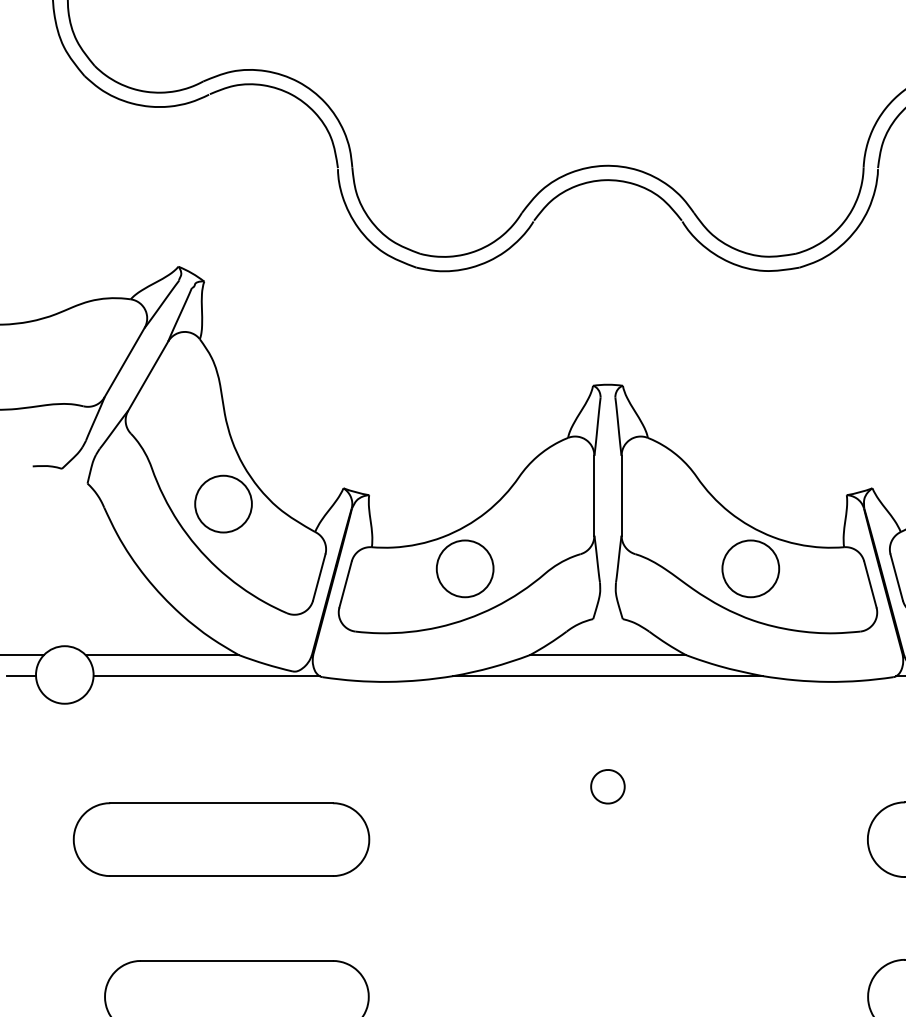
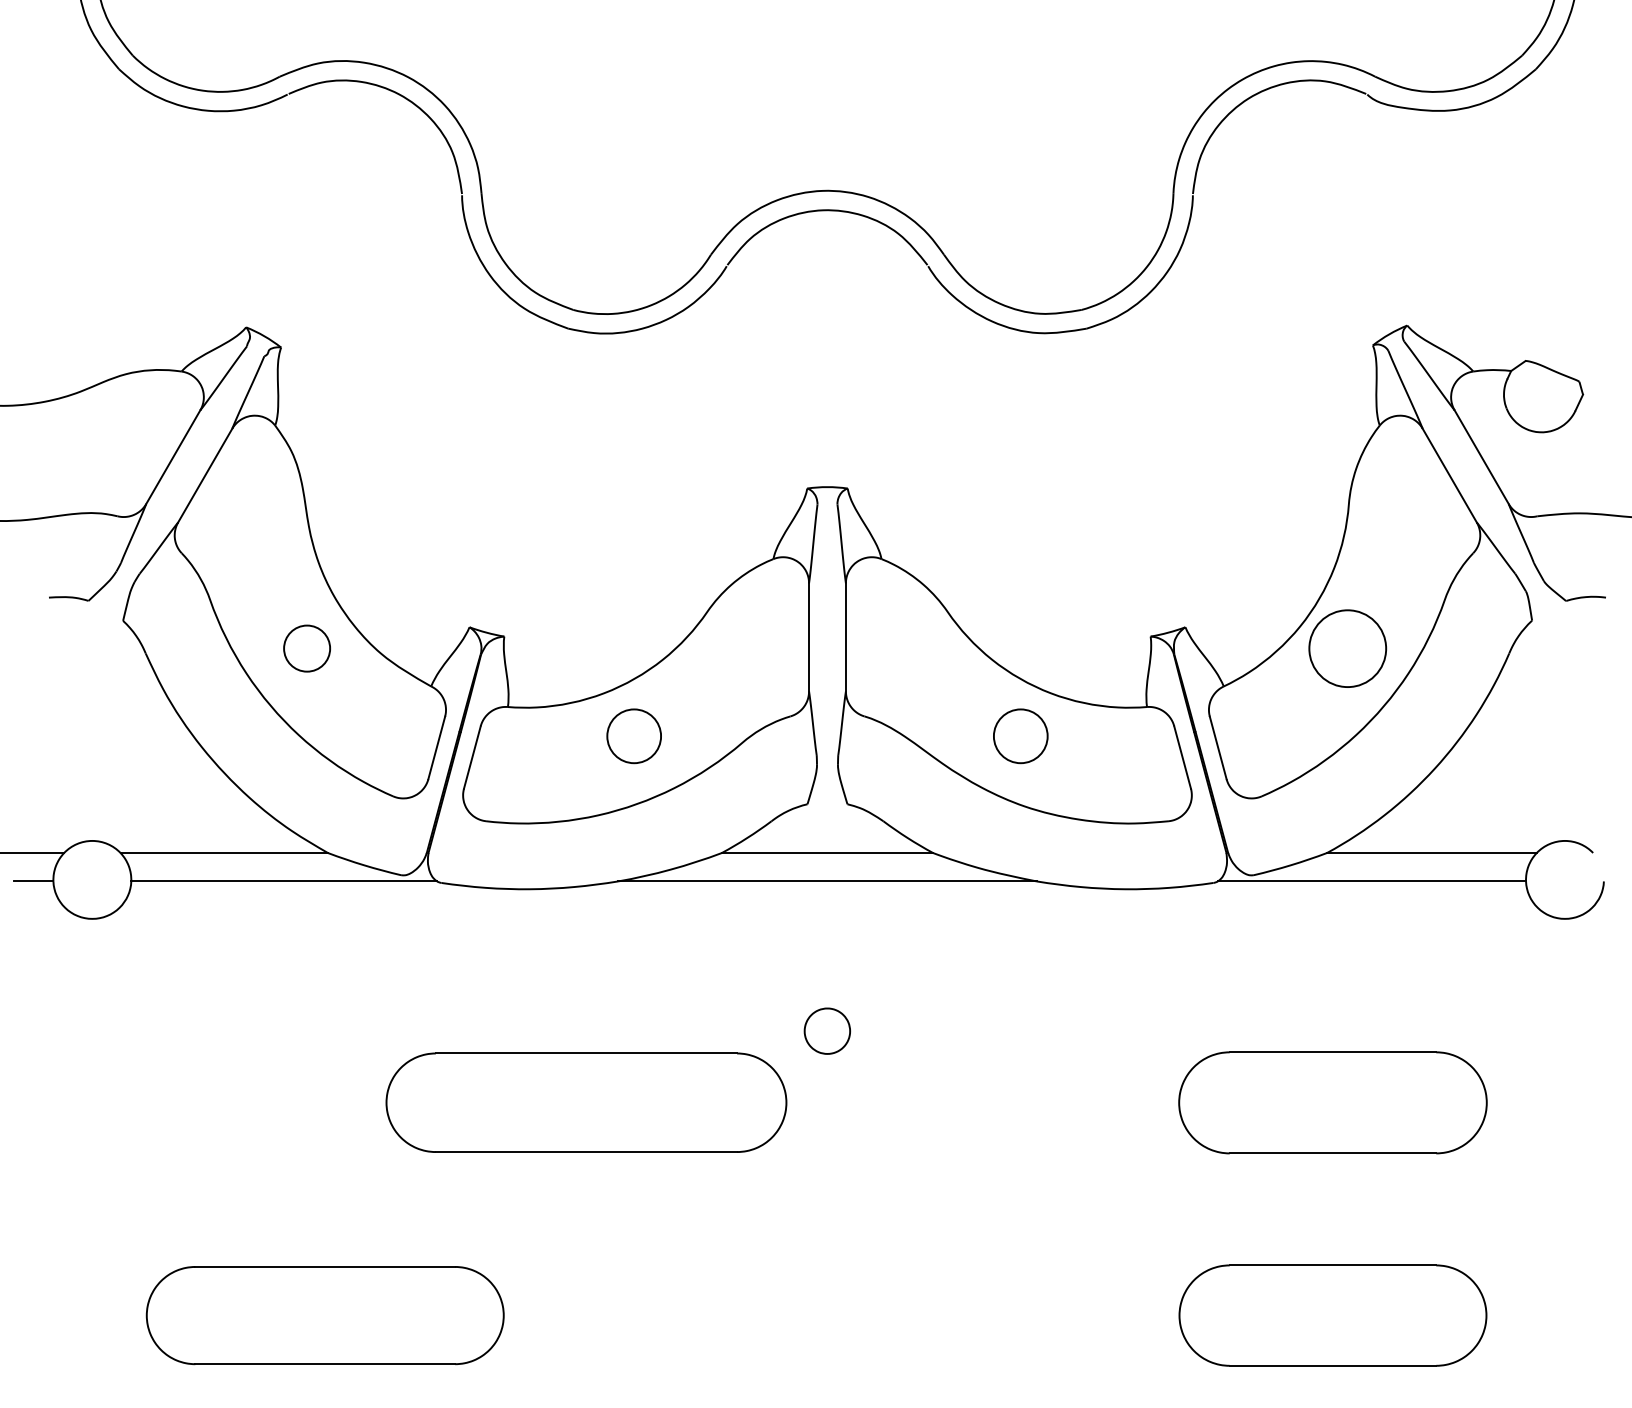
circle: (223, 503) -> (306, 648), size x0.6
circle: (464, 568) -> (633, 735), size x0.7
circle: (750, 568) -> (1020, 735), size x0.7
part: (221, 839) -> (586, 1102), moved

